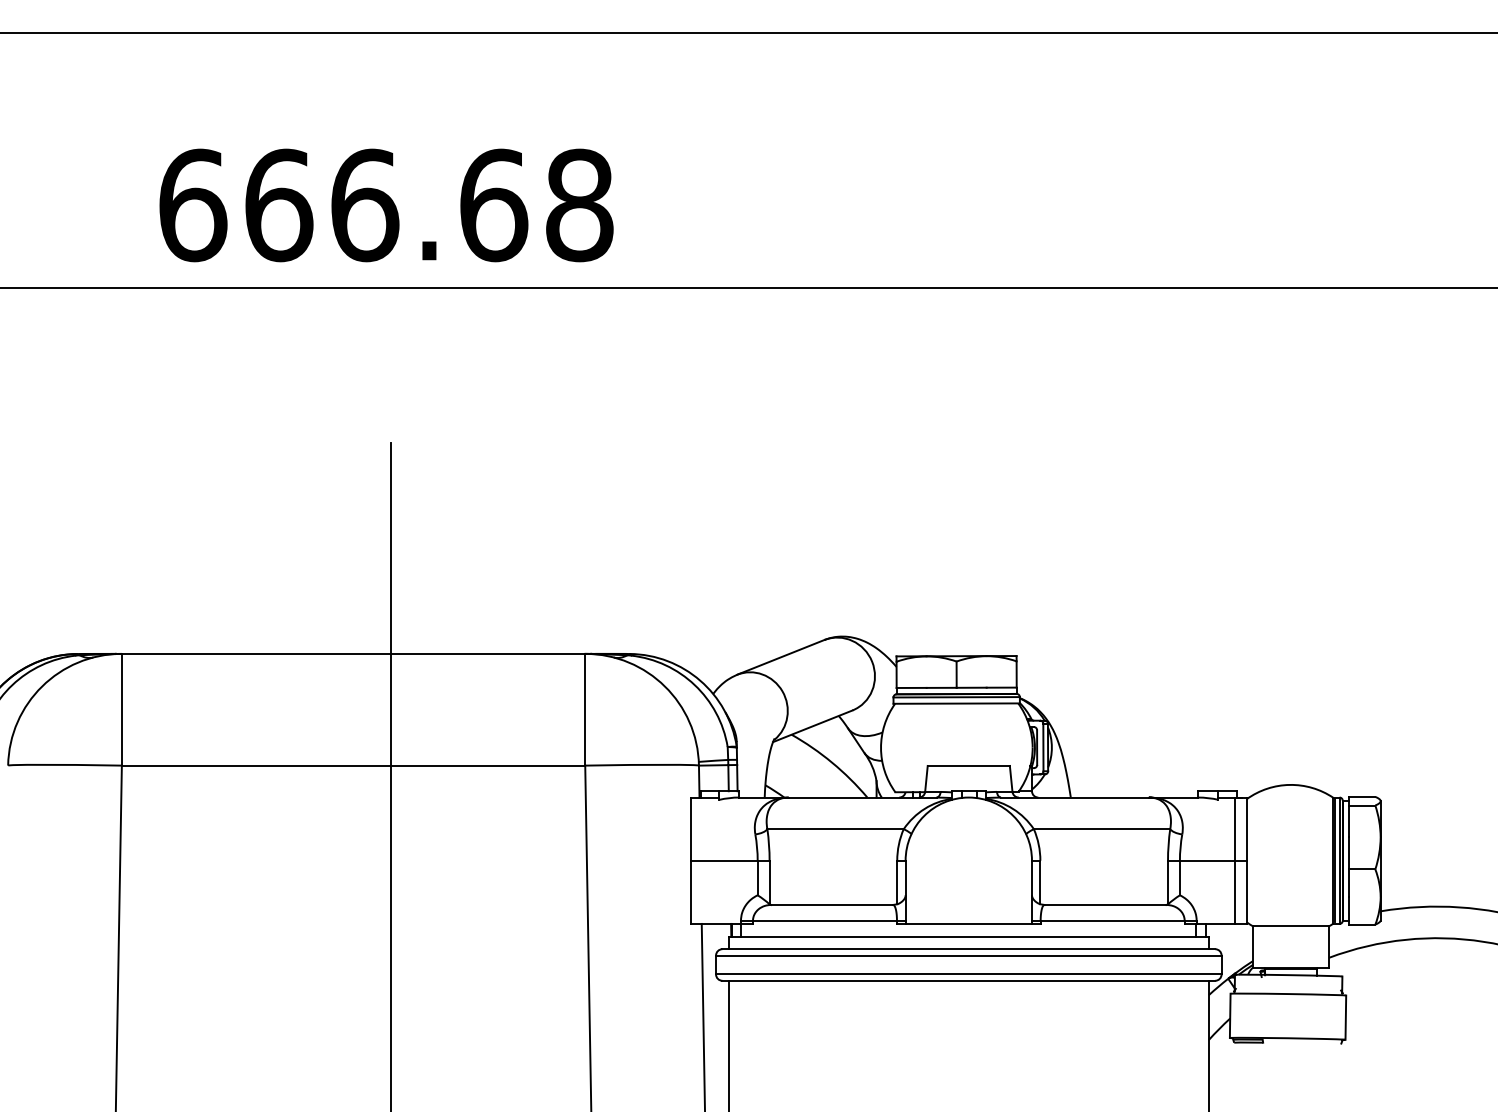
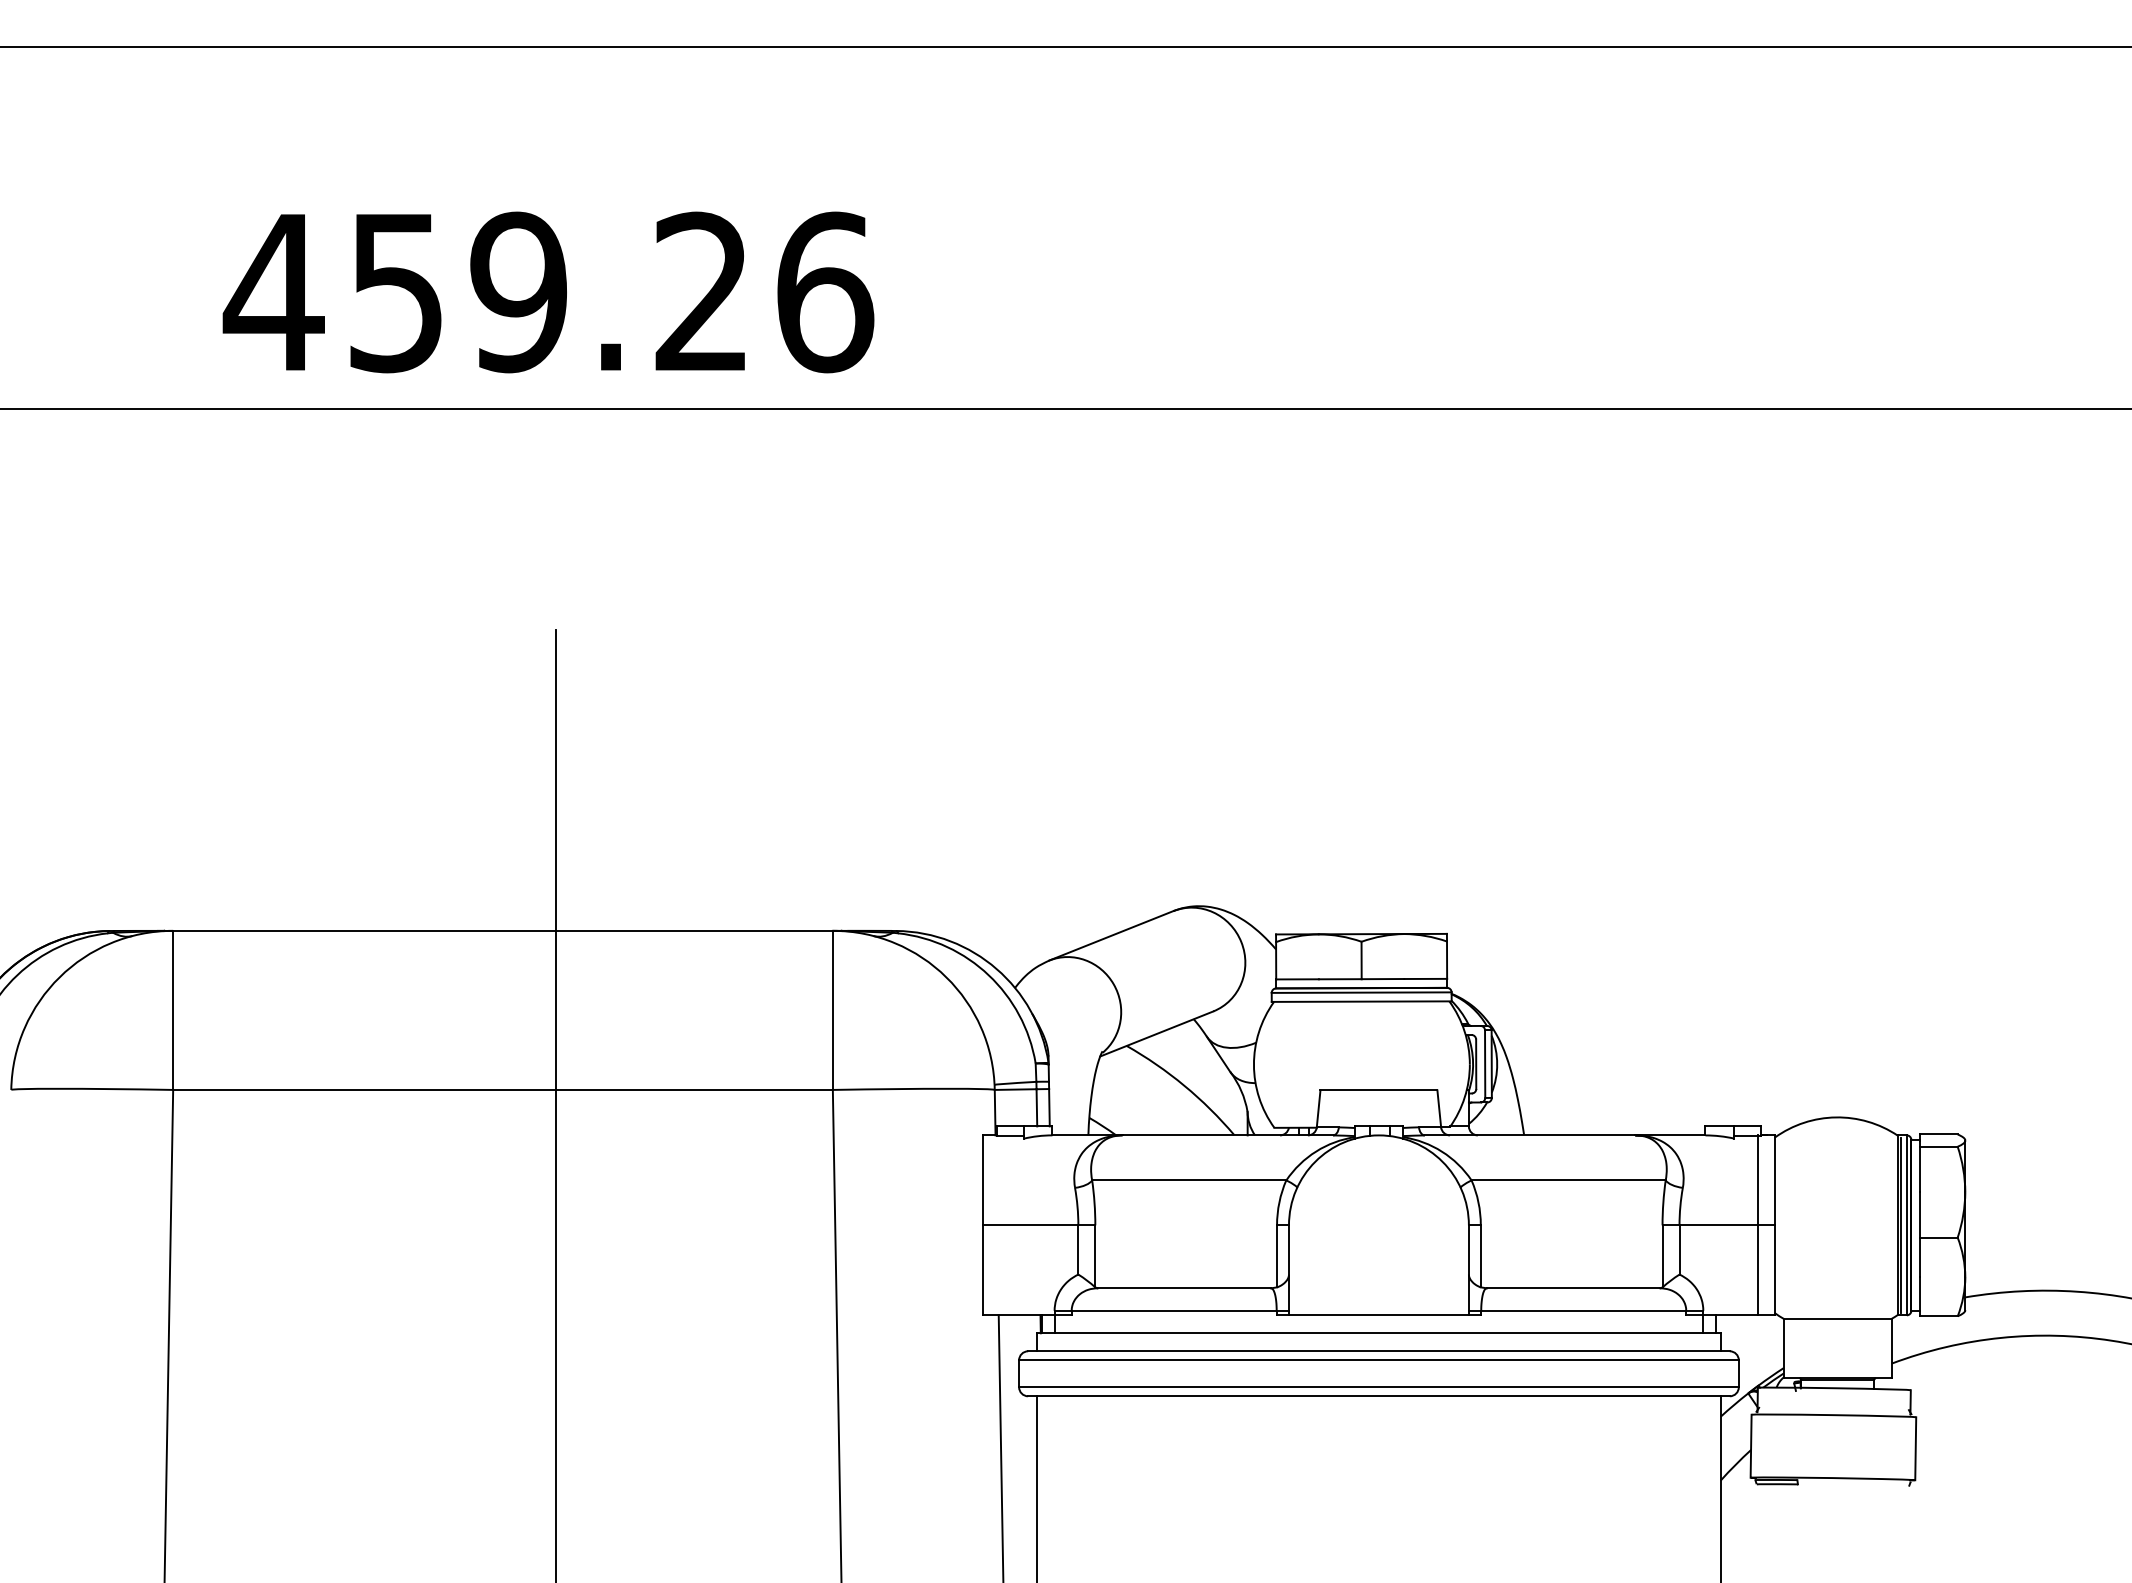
text: (385, 205) -> (548, 292), 666.68 -> 459.26

